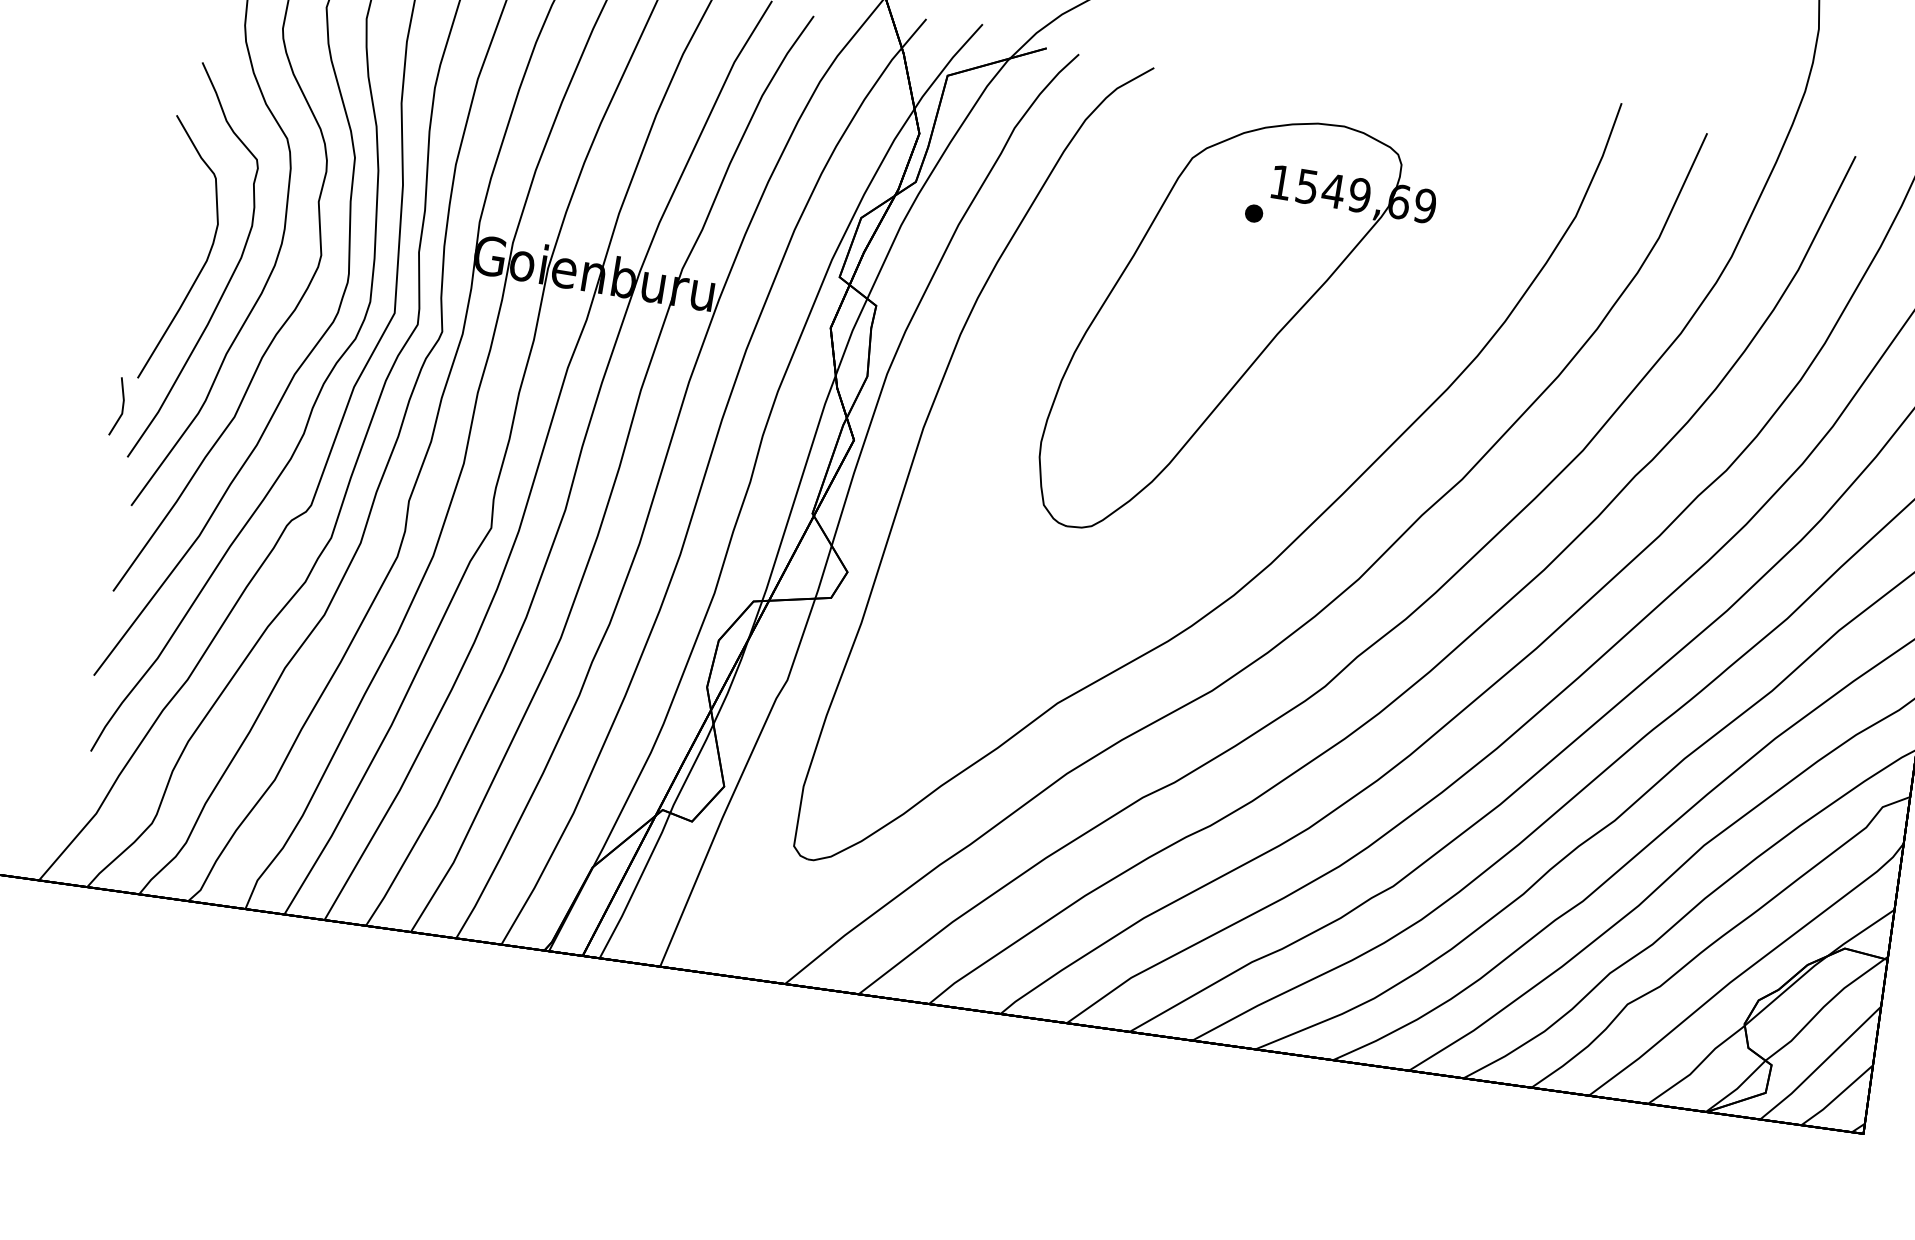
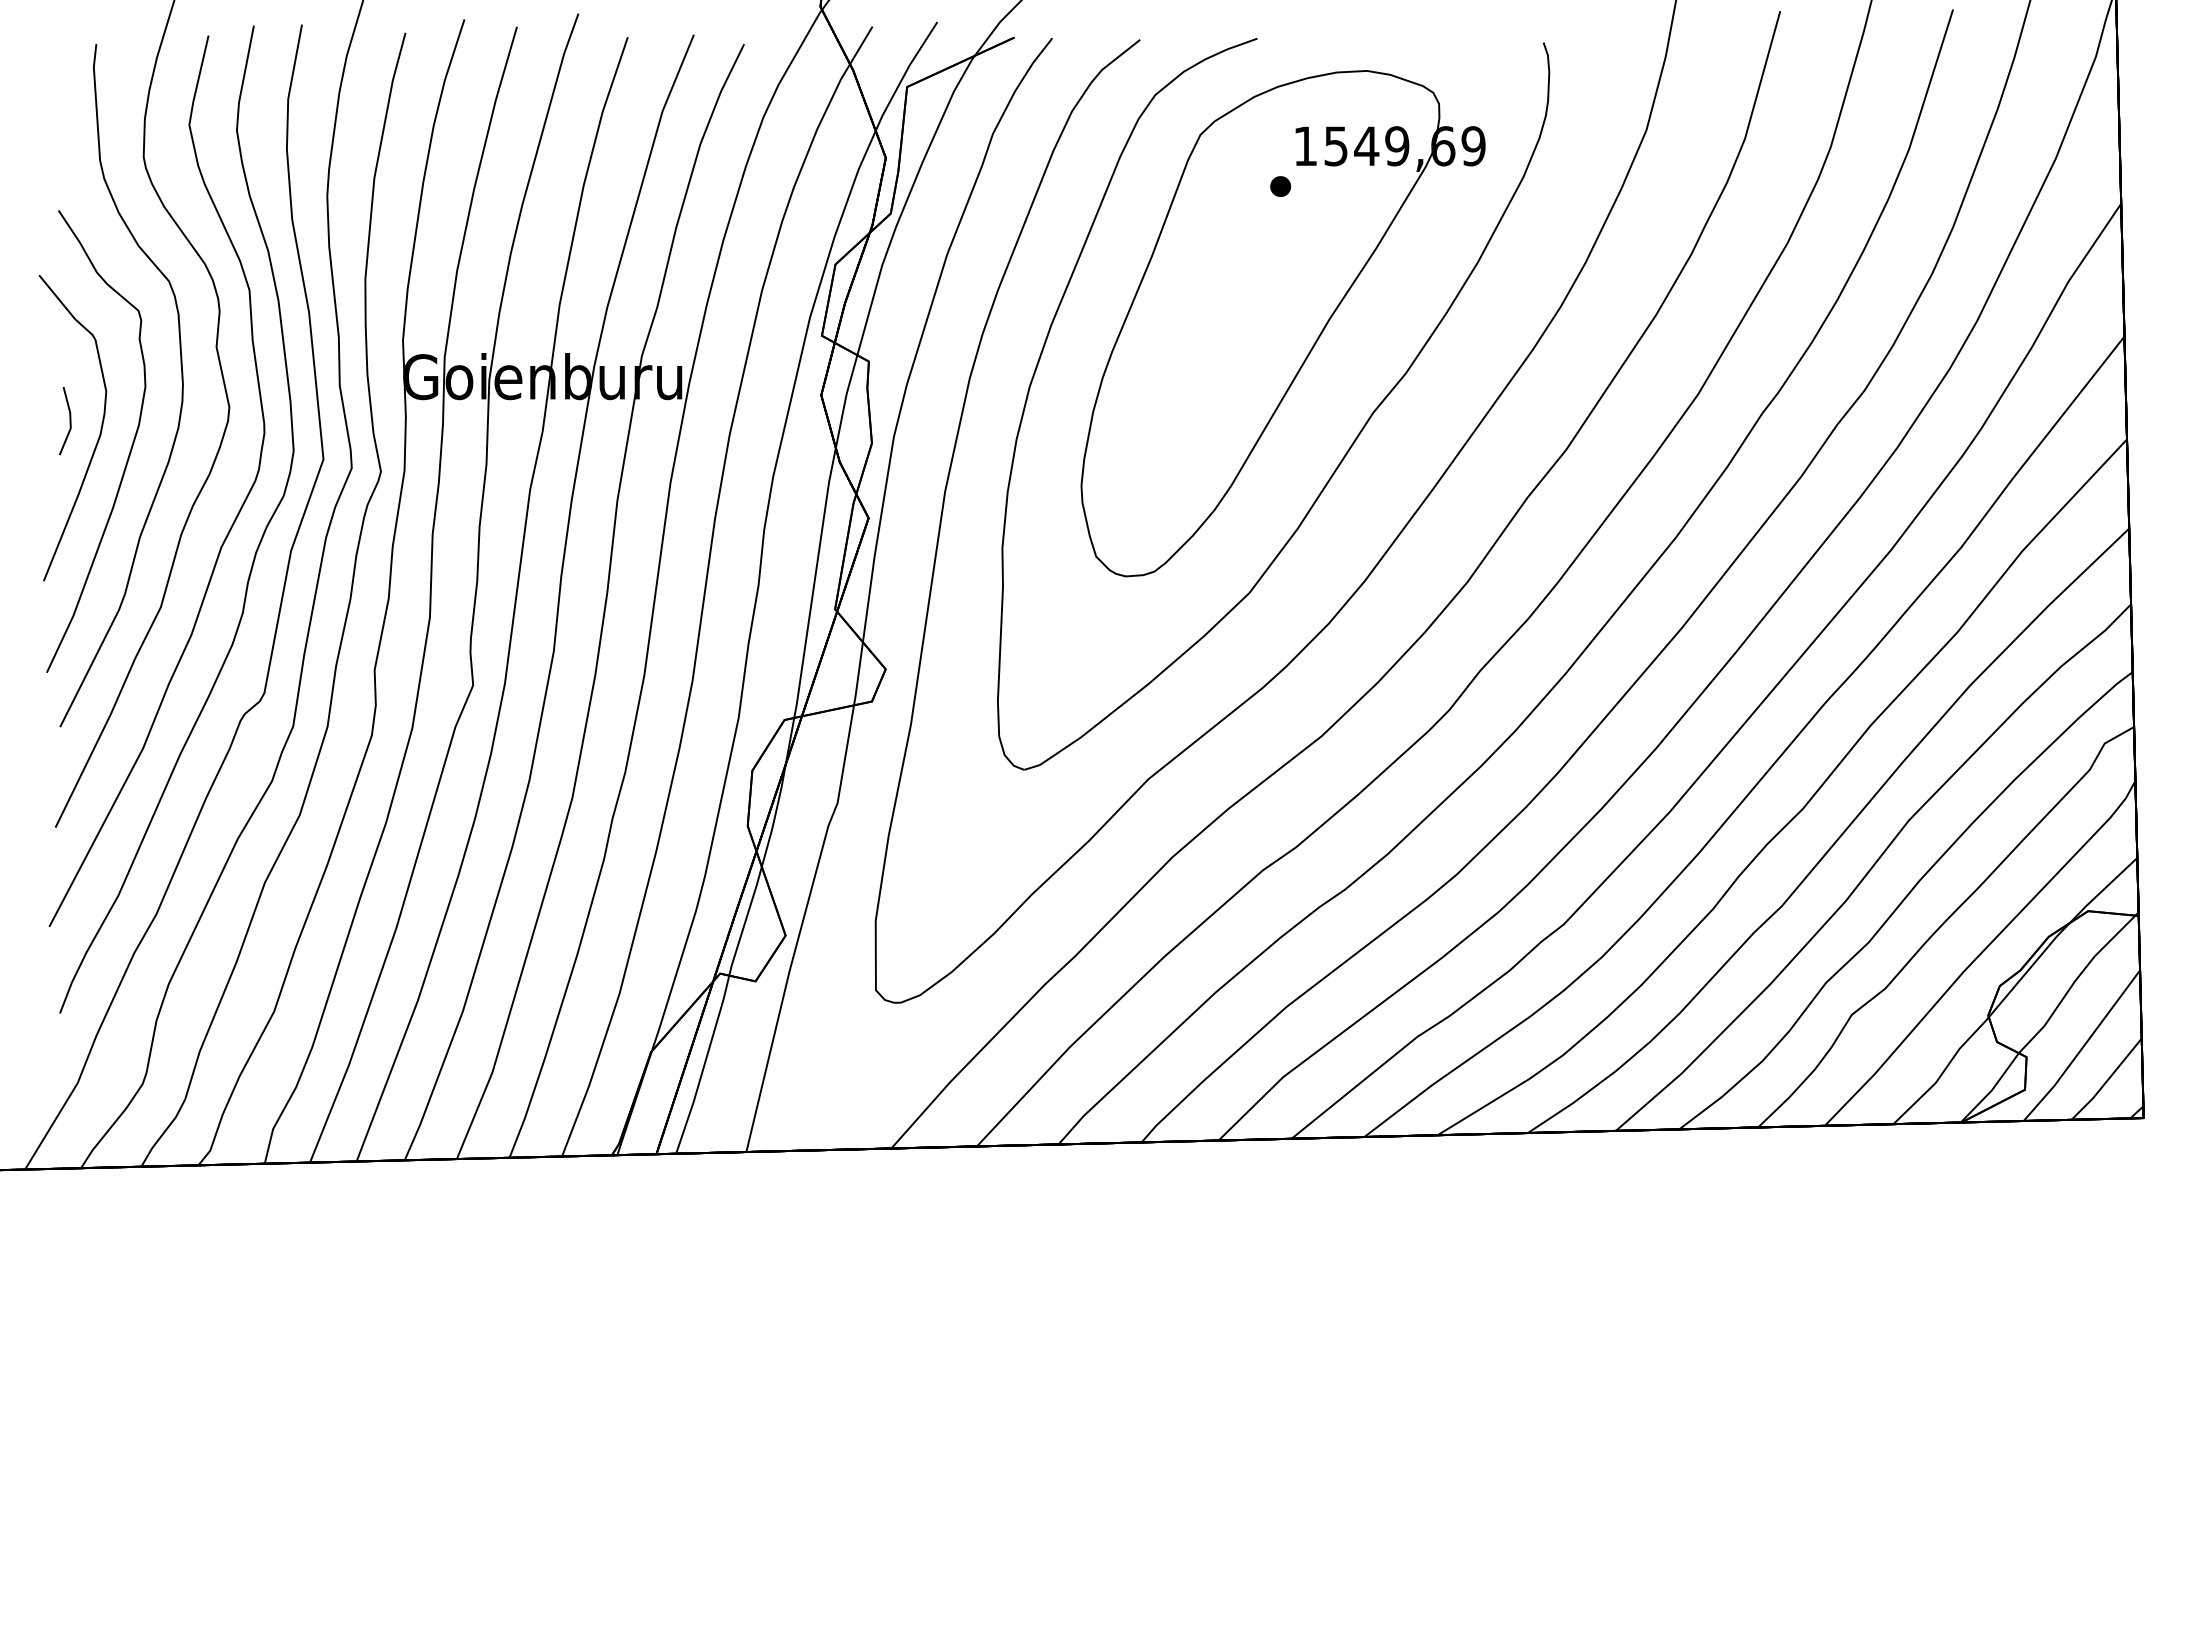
line: (122, 406) -> (69, 420), moved
part: (1273, 450) -> (1346, 451), added

